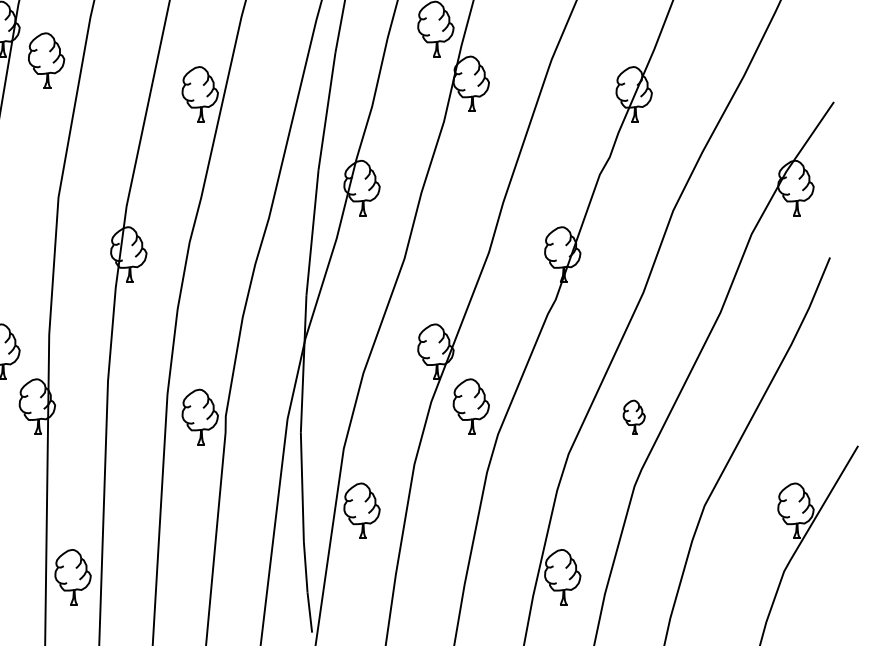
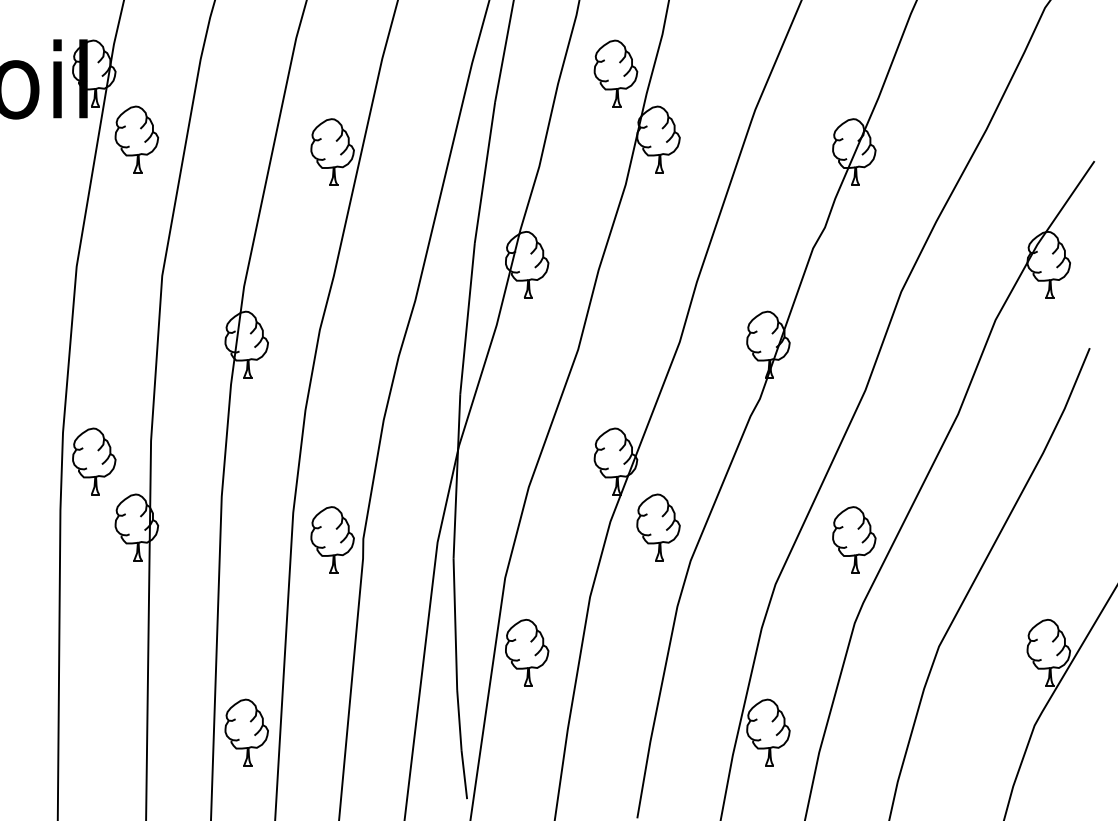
part: (46, 60) -> (136, 139), moved
part: (634, 416) -> (854, 539), size x1.67
part: (72, 577) -> (246, 732), moved

